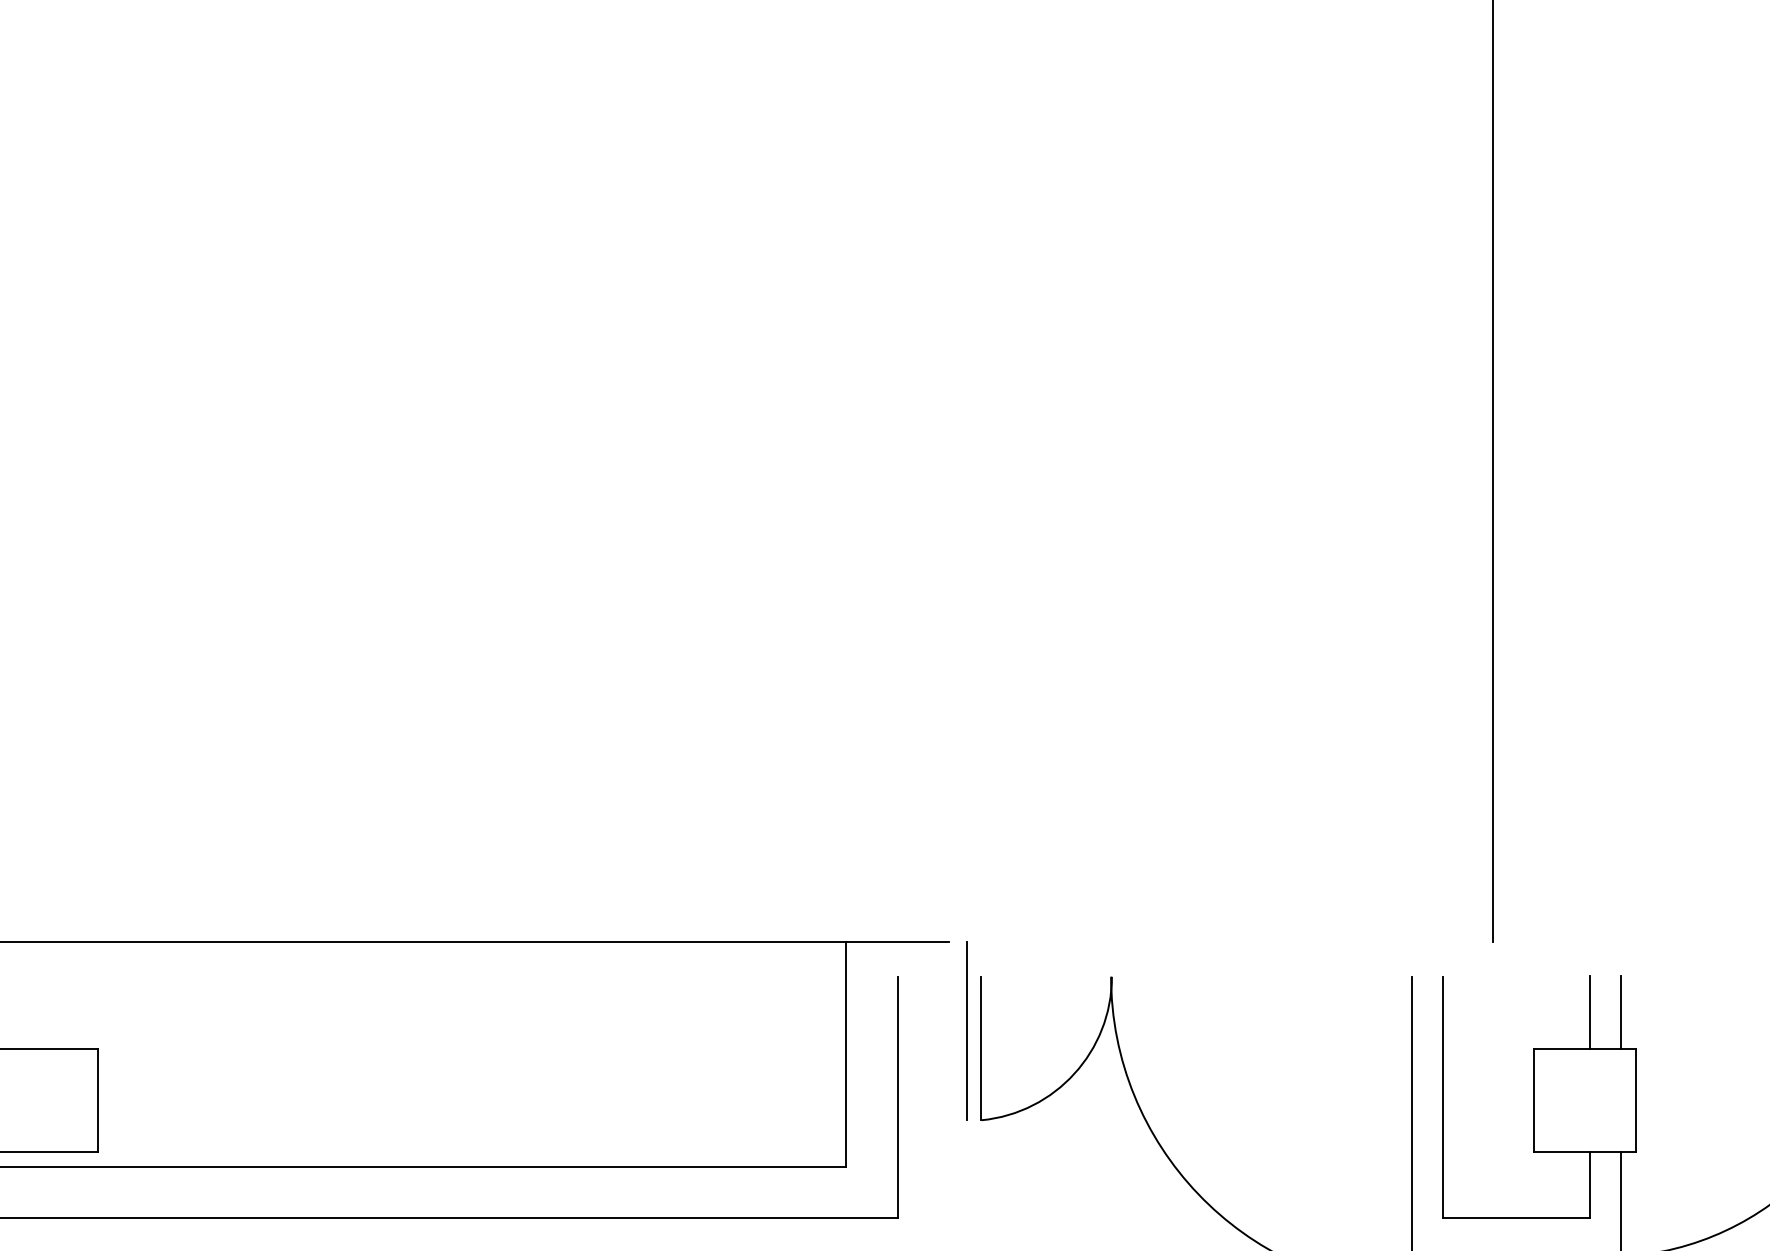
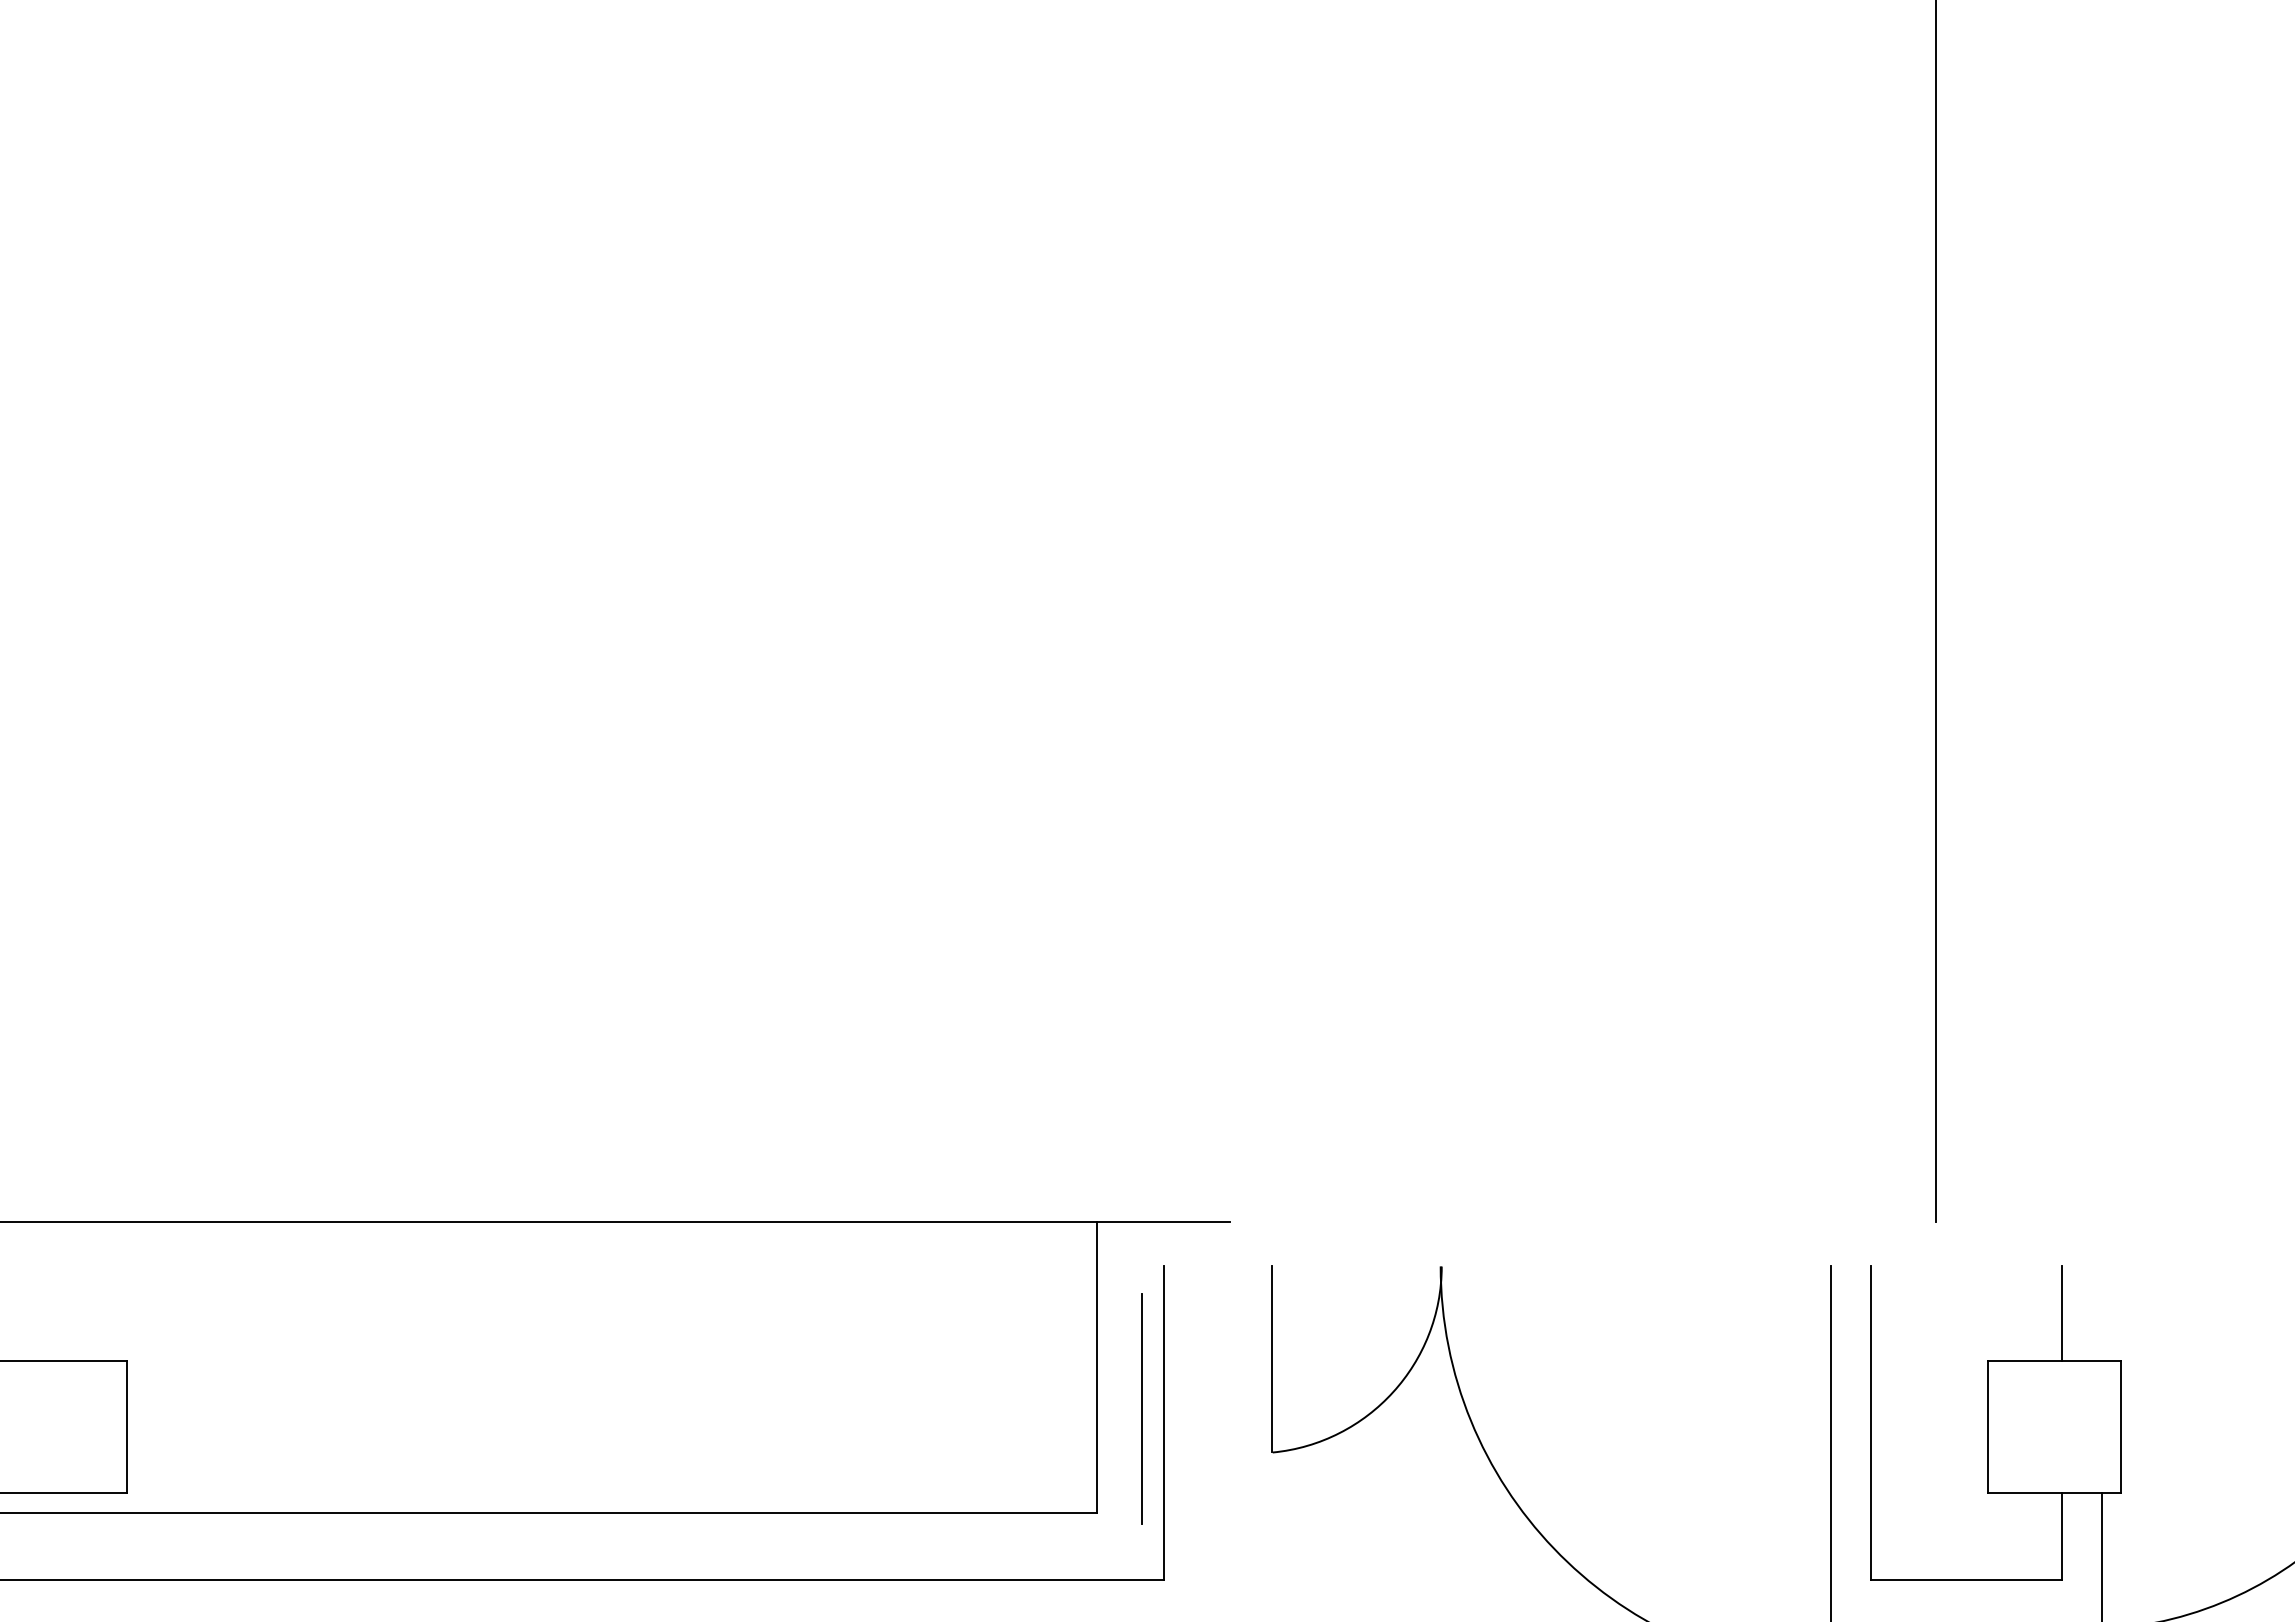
line: (1620, 1013) -> (2101, 1313), removed
line: (966, 1030) -> (1141, 1408), moved

